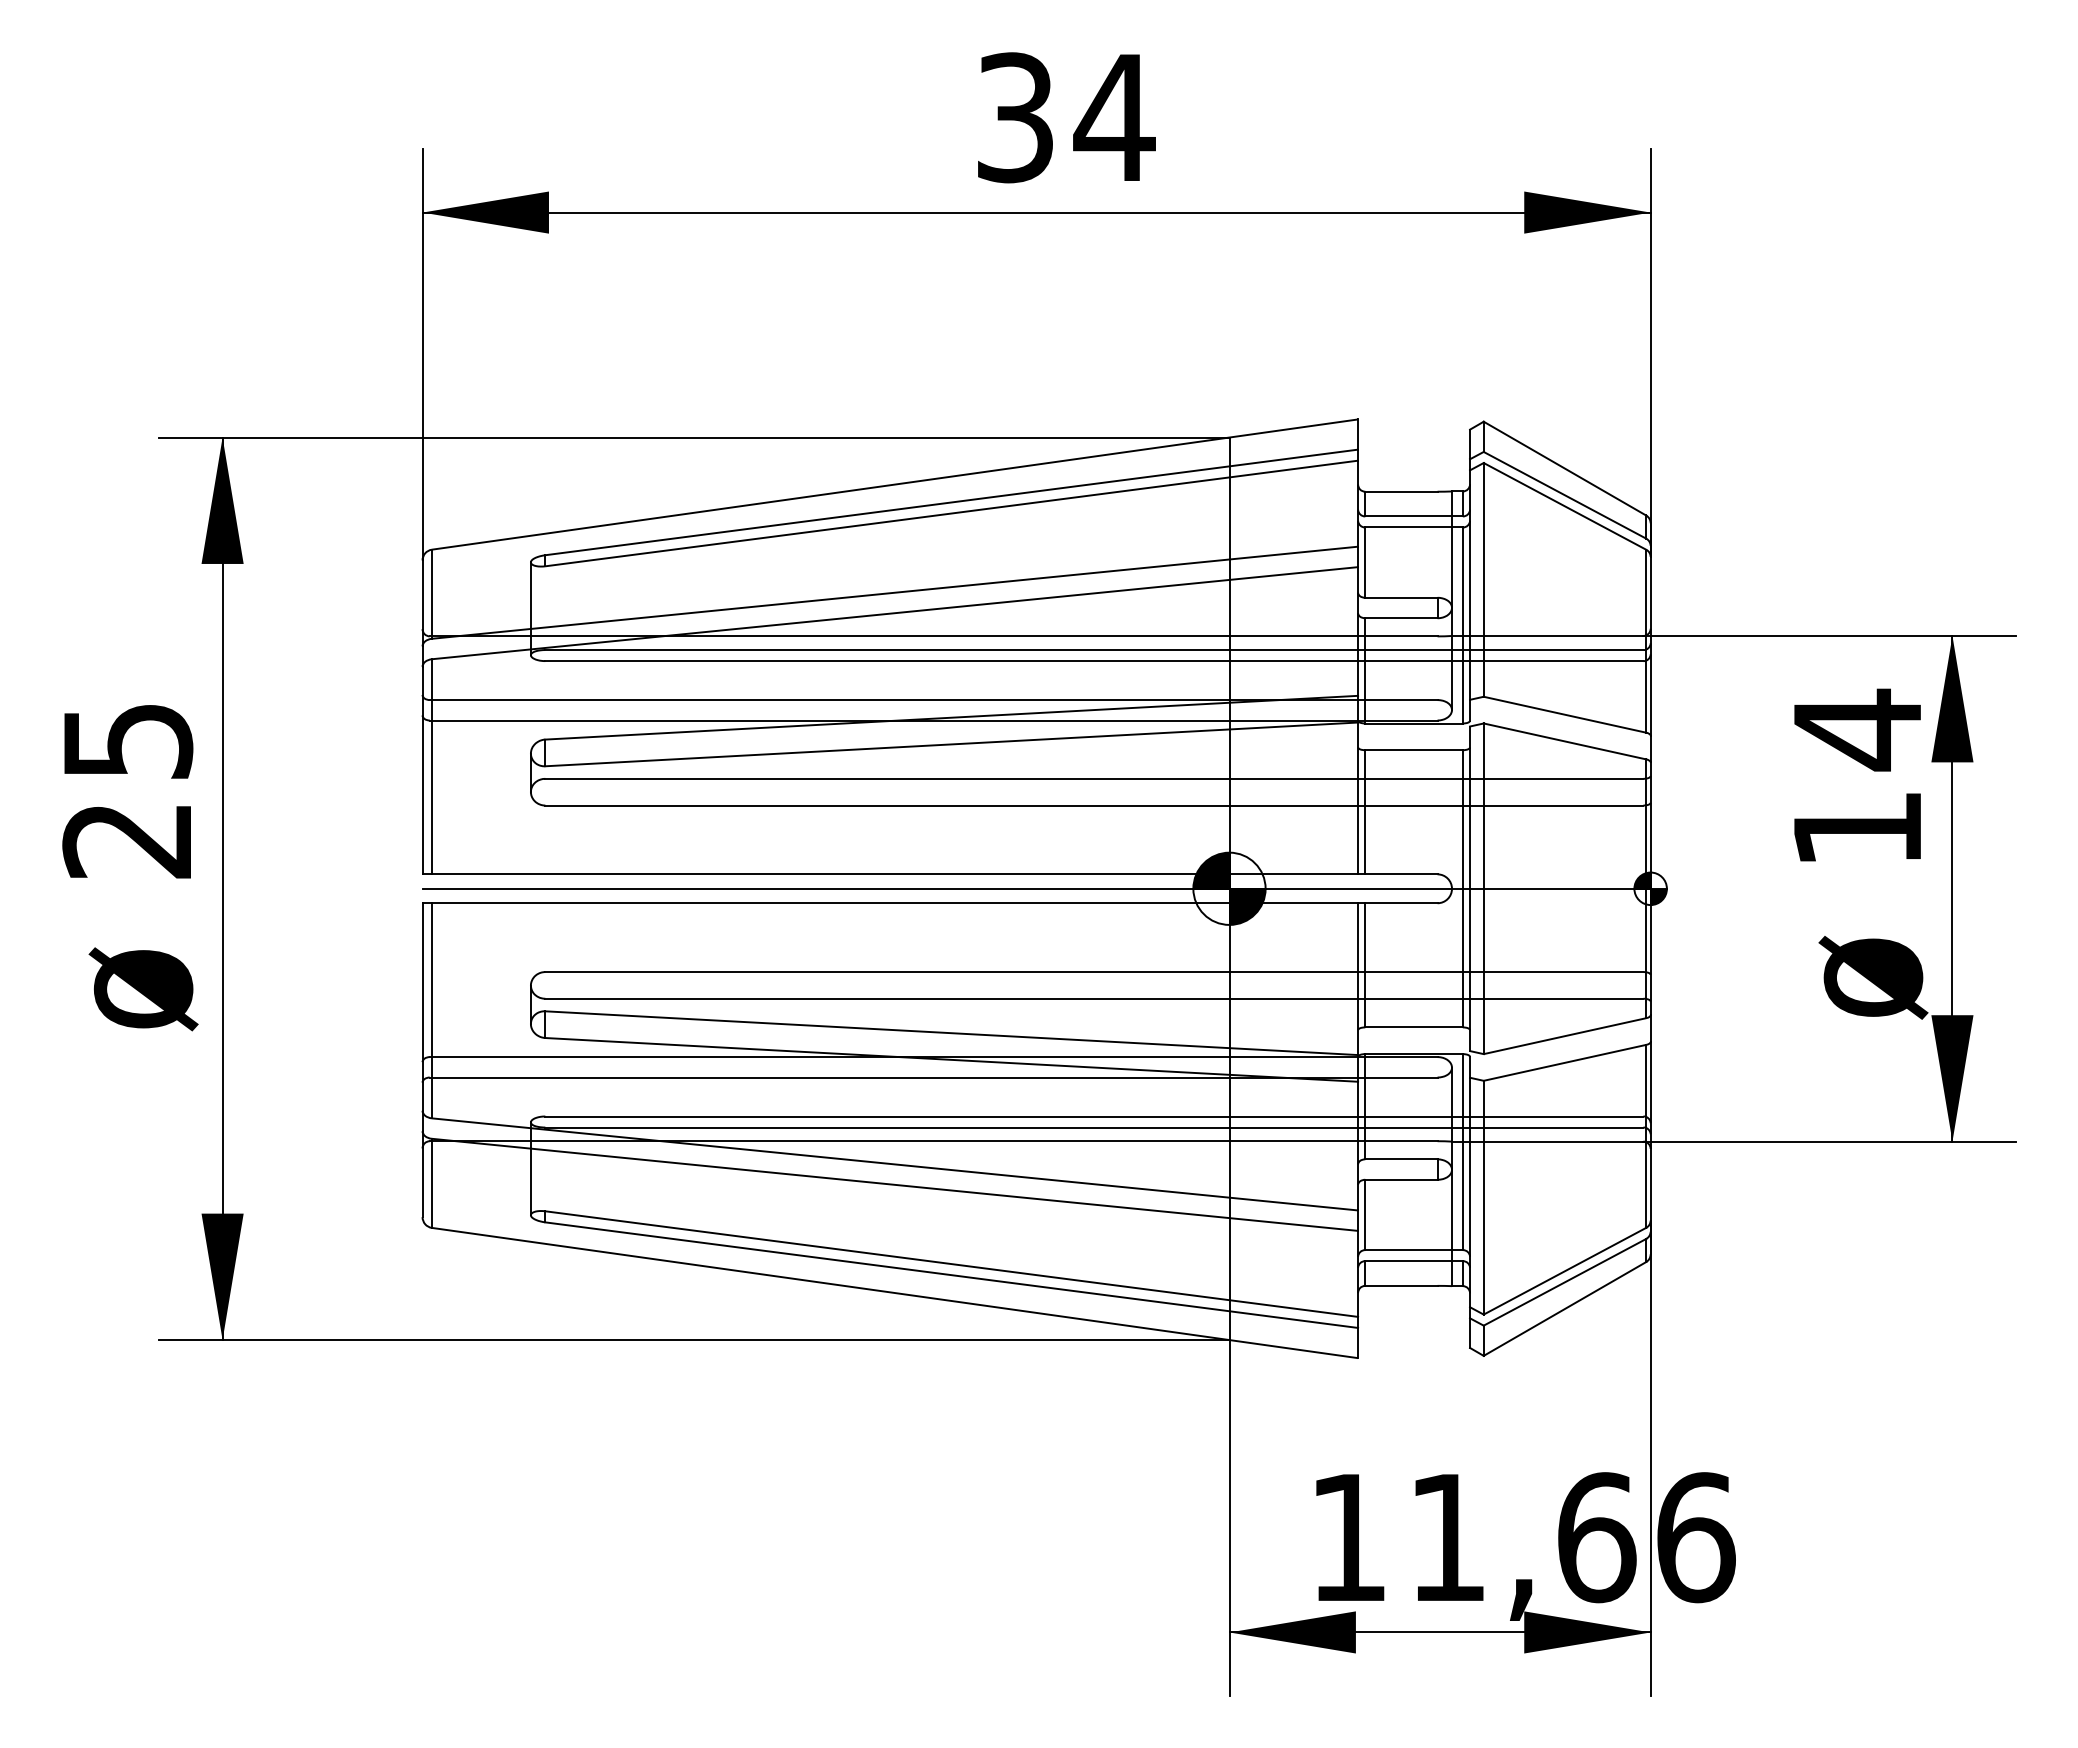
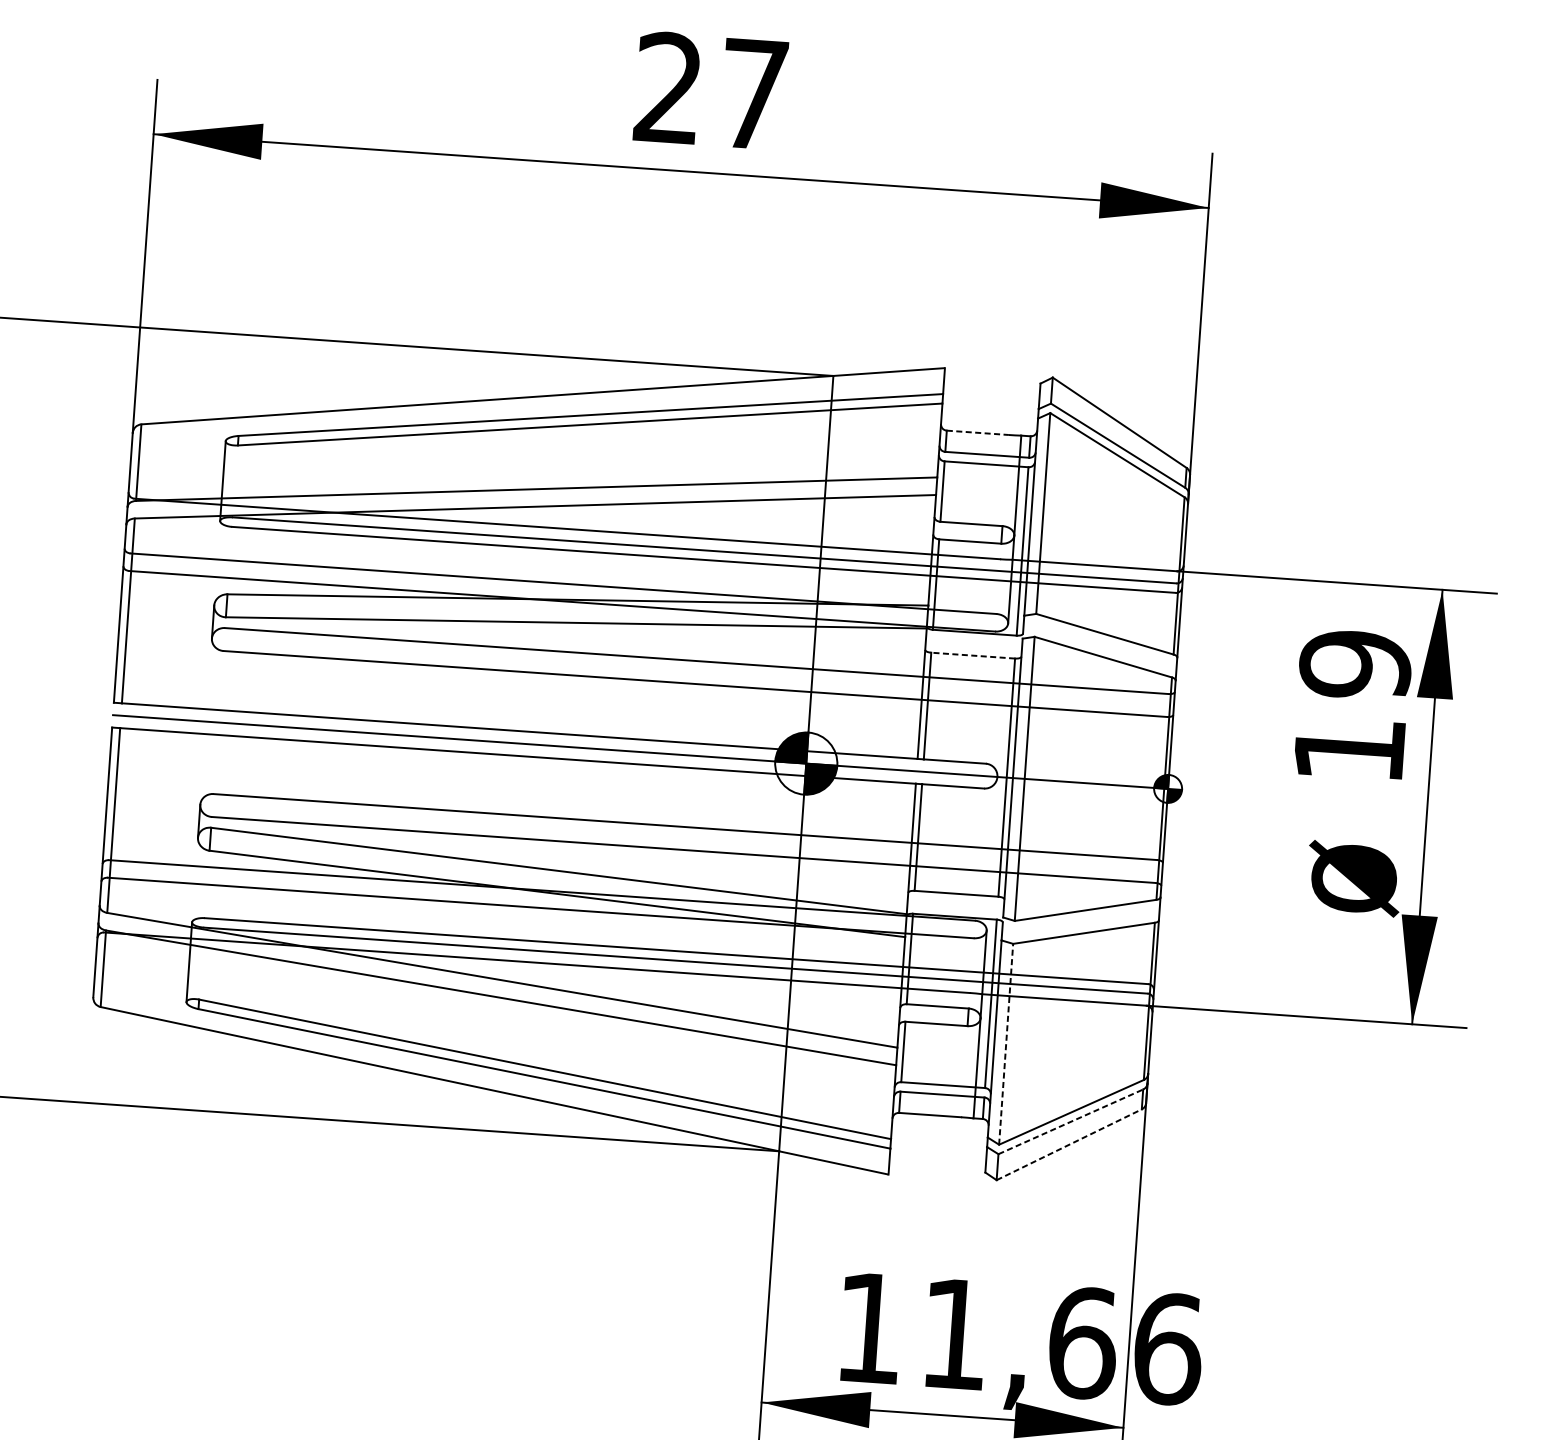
text: (1066, 117) -> (712, 91), 34 -> 27
line: (1401, 491) -> (977, 432), solid -> dashed
text: (1857, 729) -> (1355, 664), 14 -> 19
line: (1414, 750) -> (973, 655), solid -> dashed
line: (1483, 1197) -> (1005, 1044), solid -> dashed
line: (1565, 1282) -> (1071, 1122), solid -> dashed
line: (1564, 1308) -> (1068, 1144), solid -> dashed

